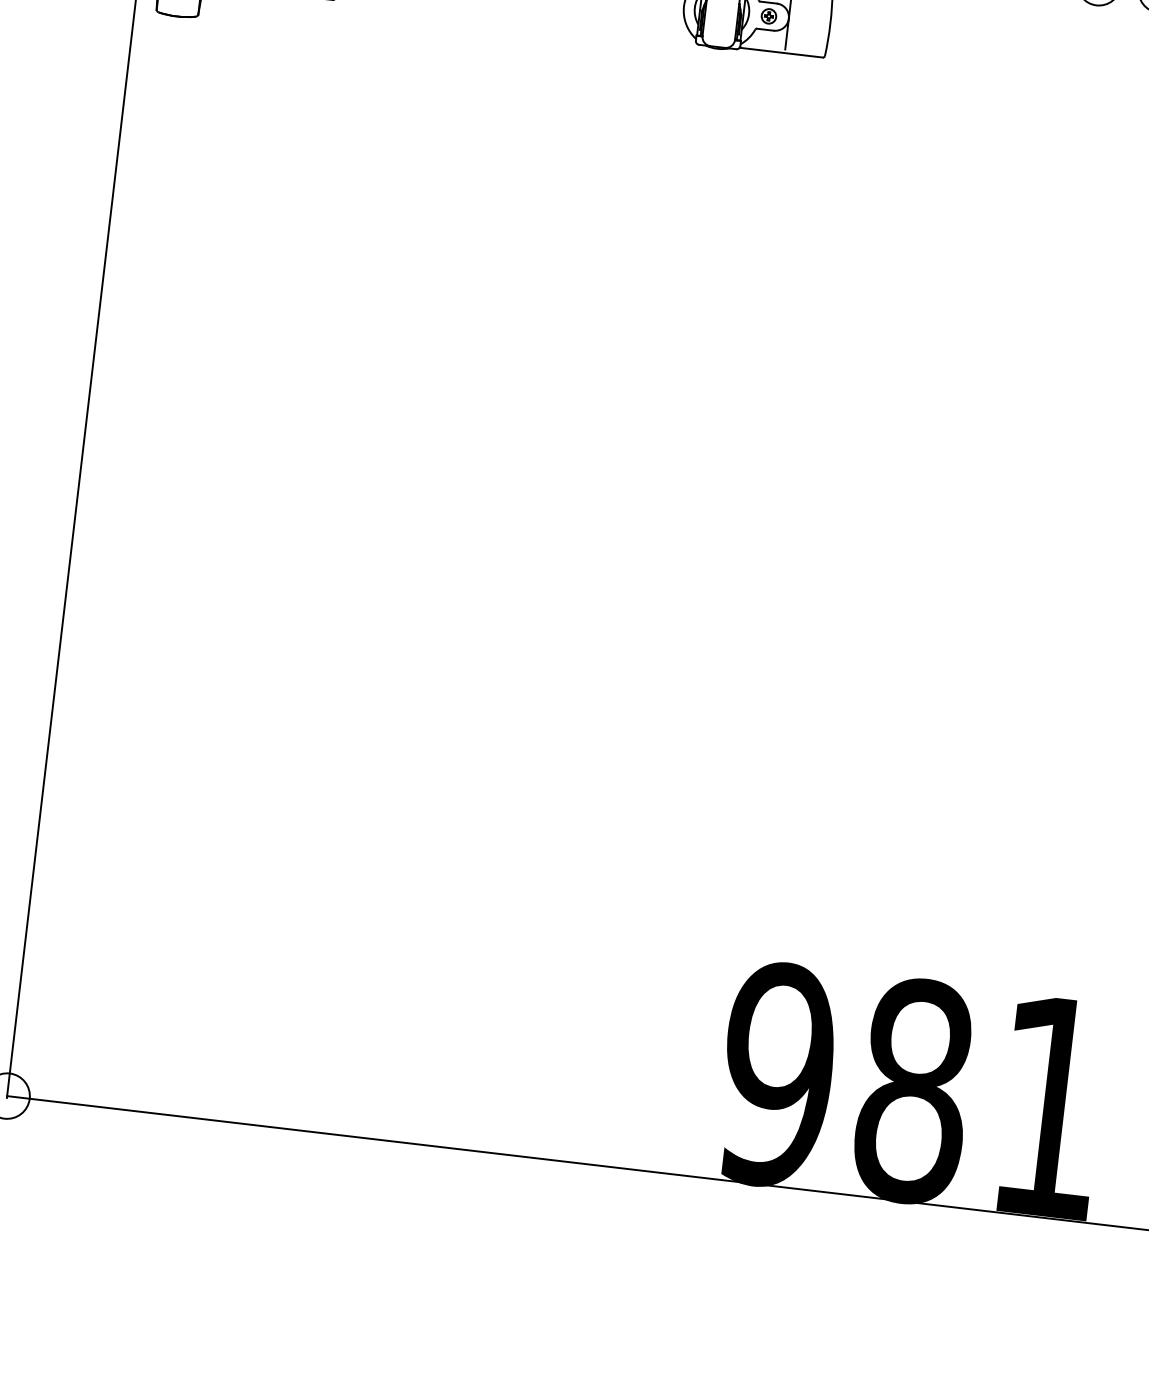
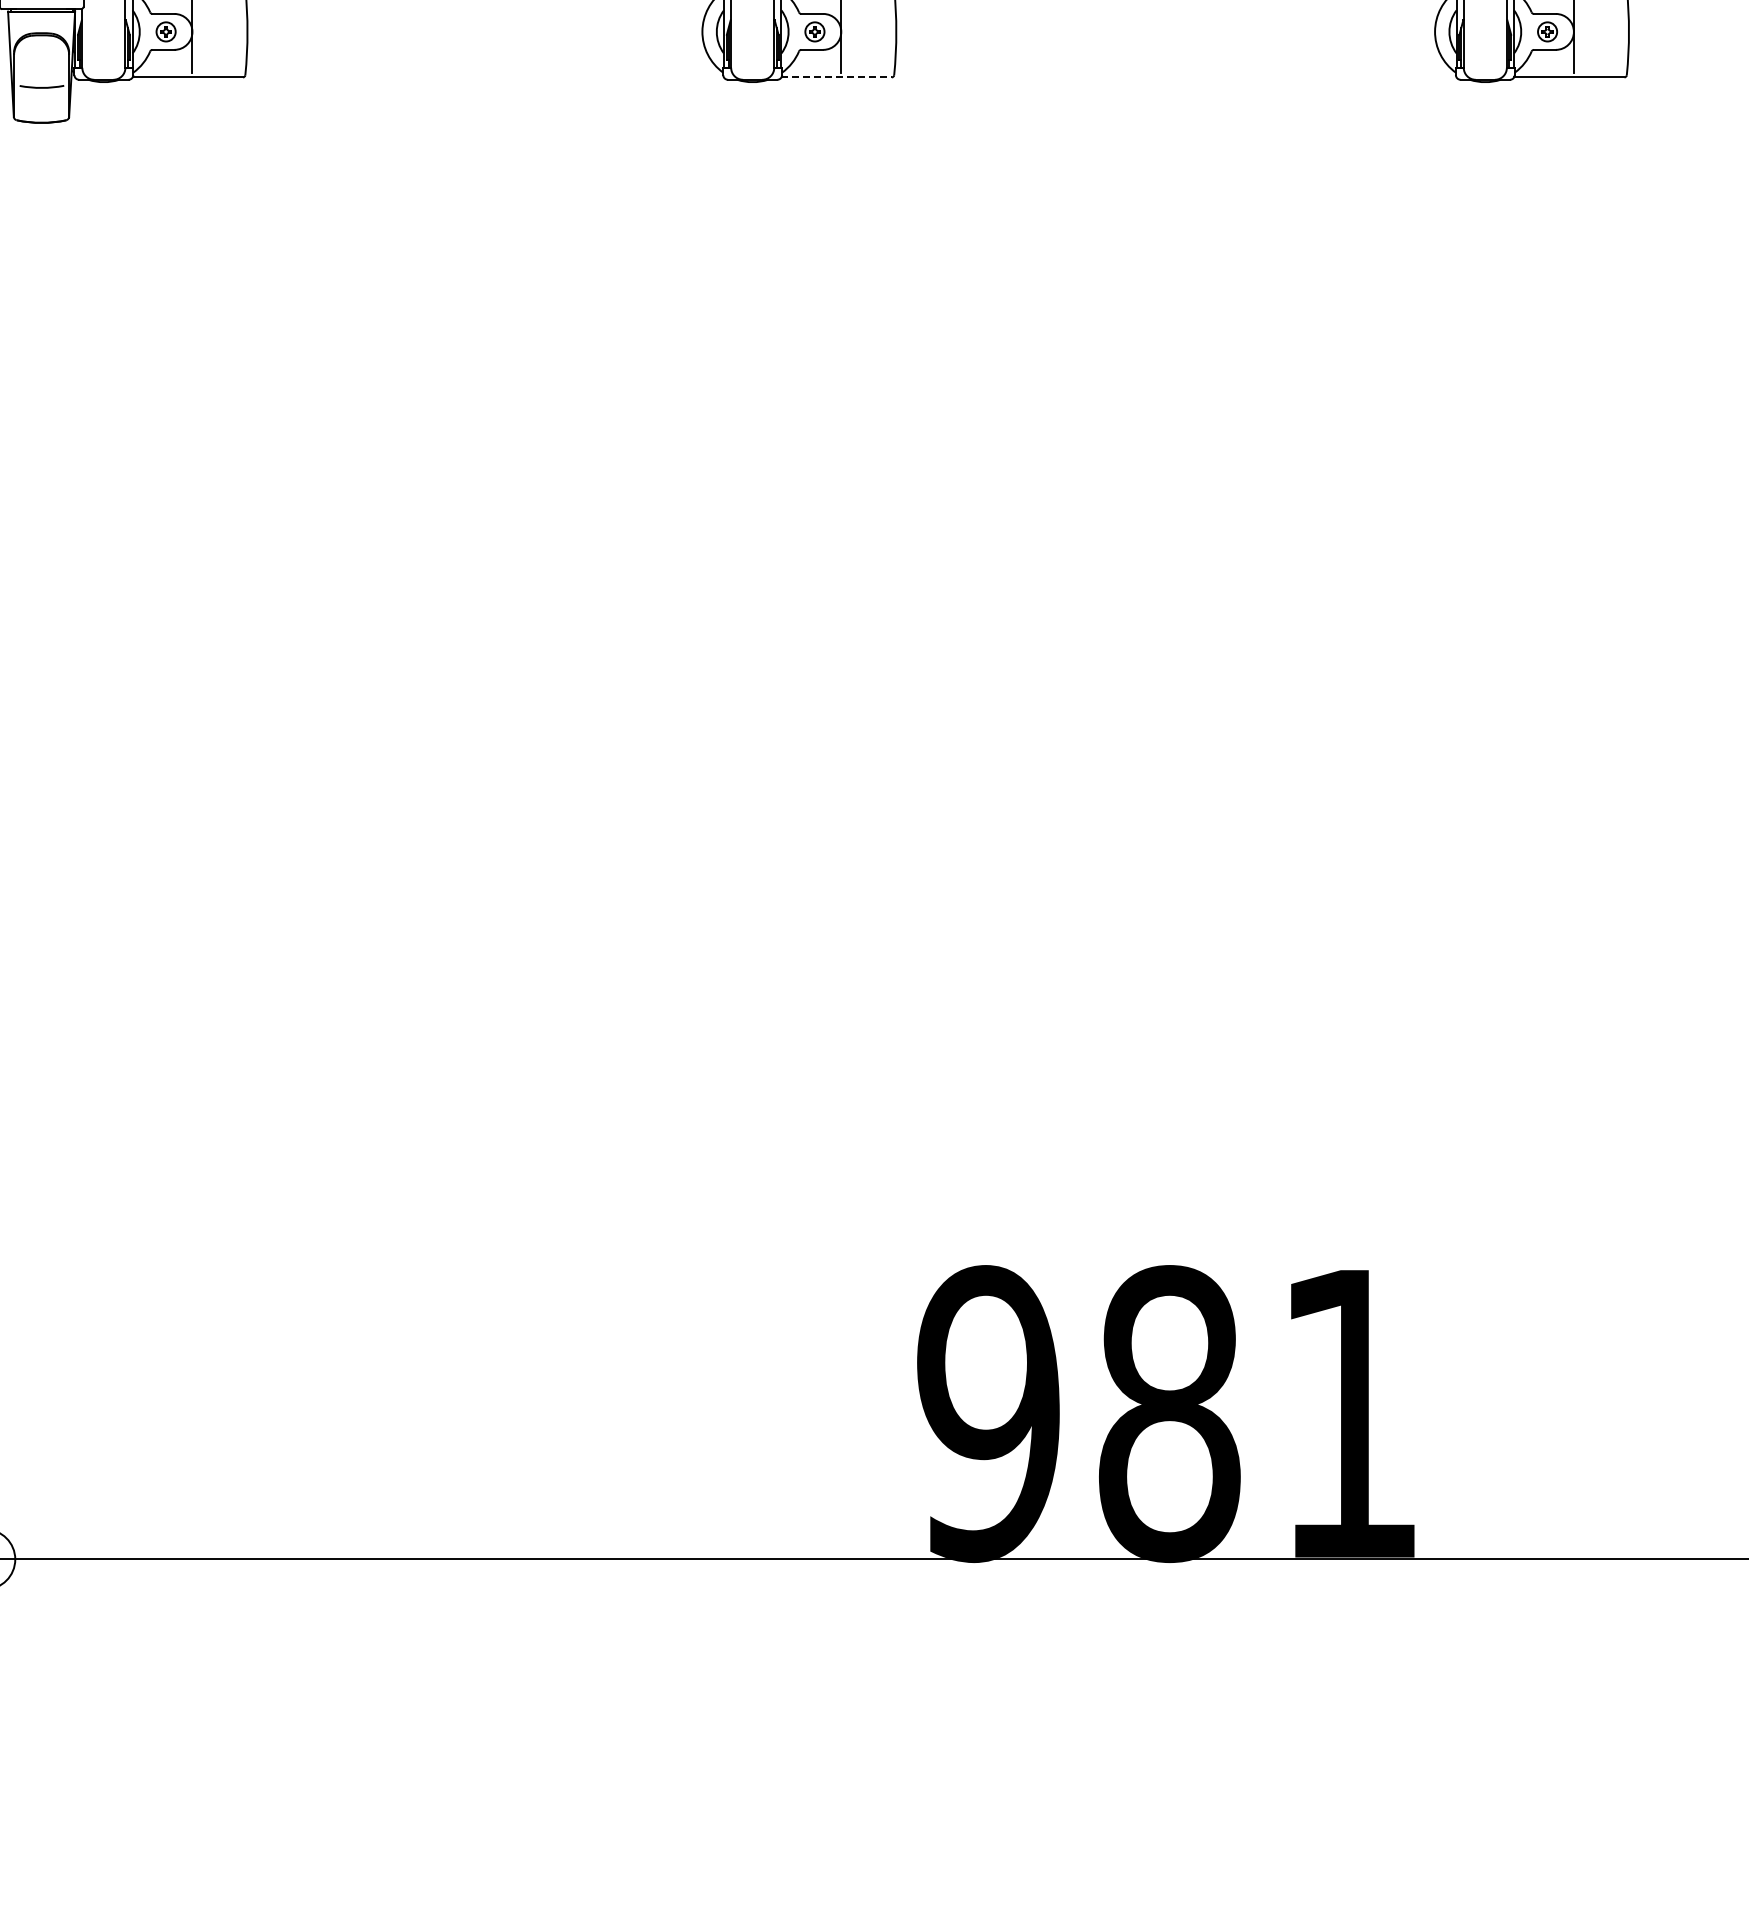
line: (781, 52) -> (837, 77), solid -> dashed

